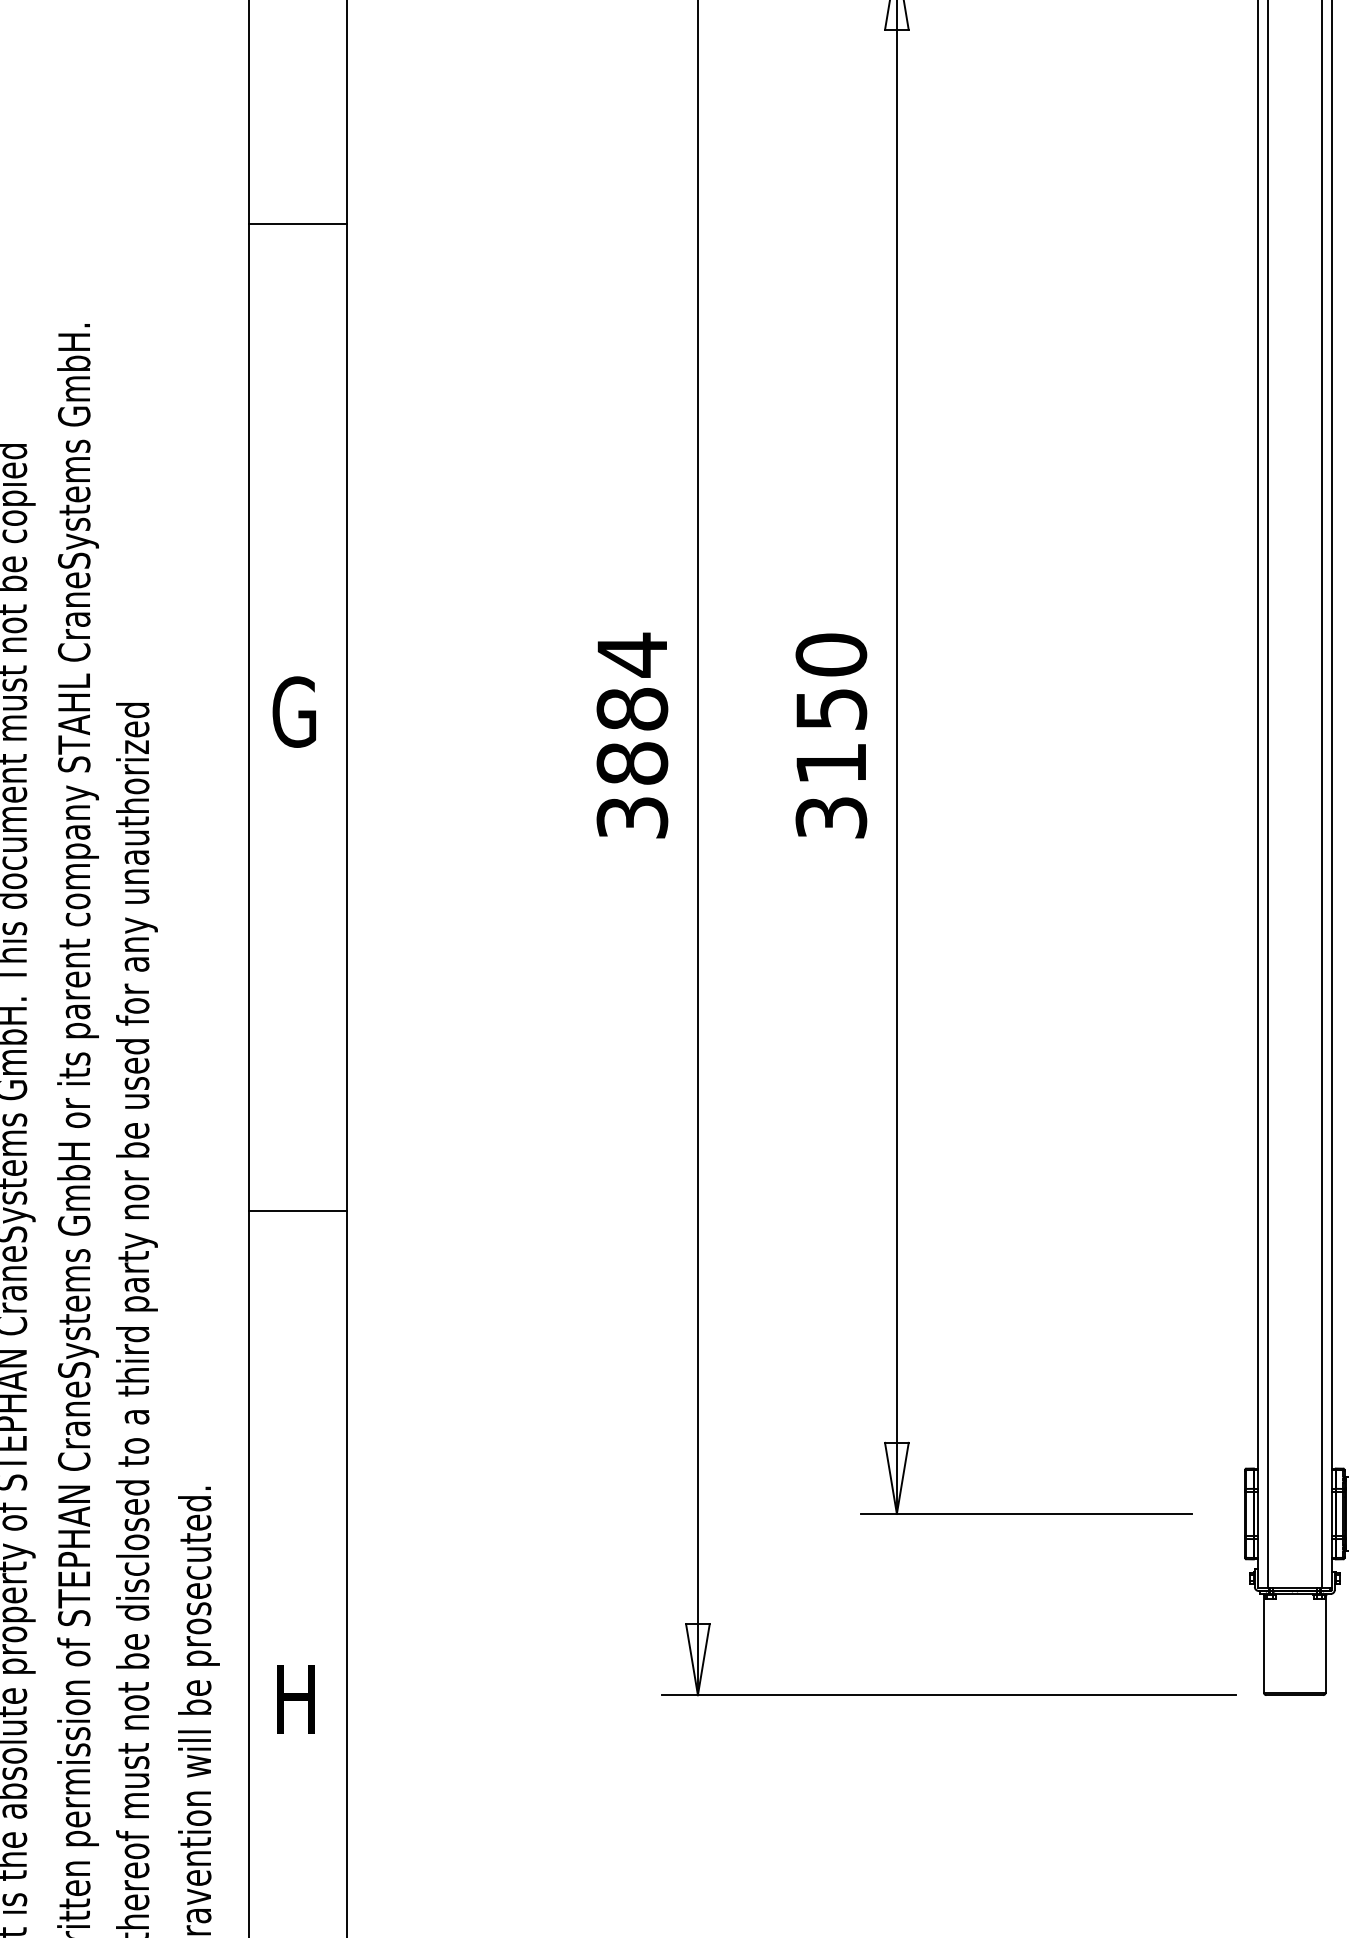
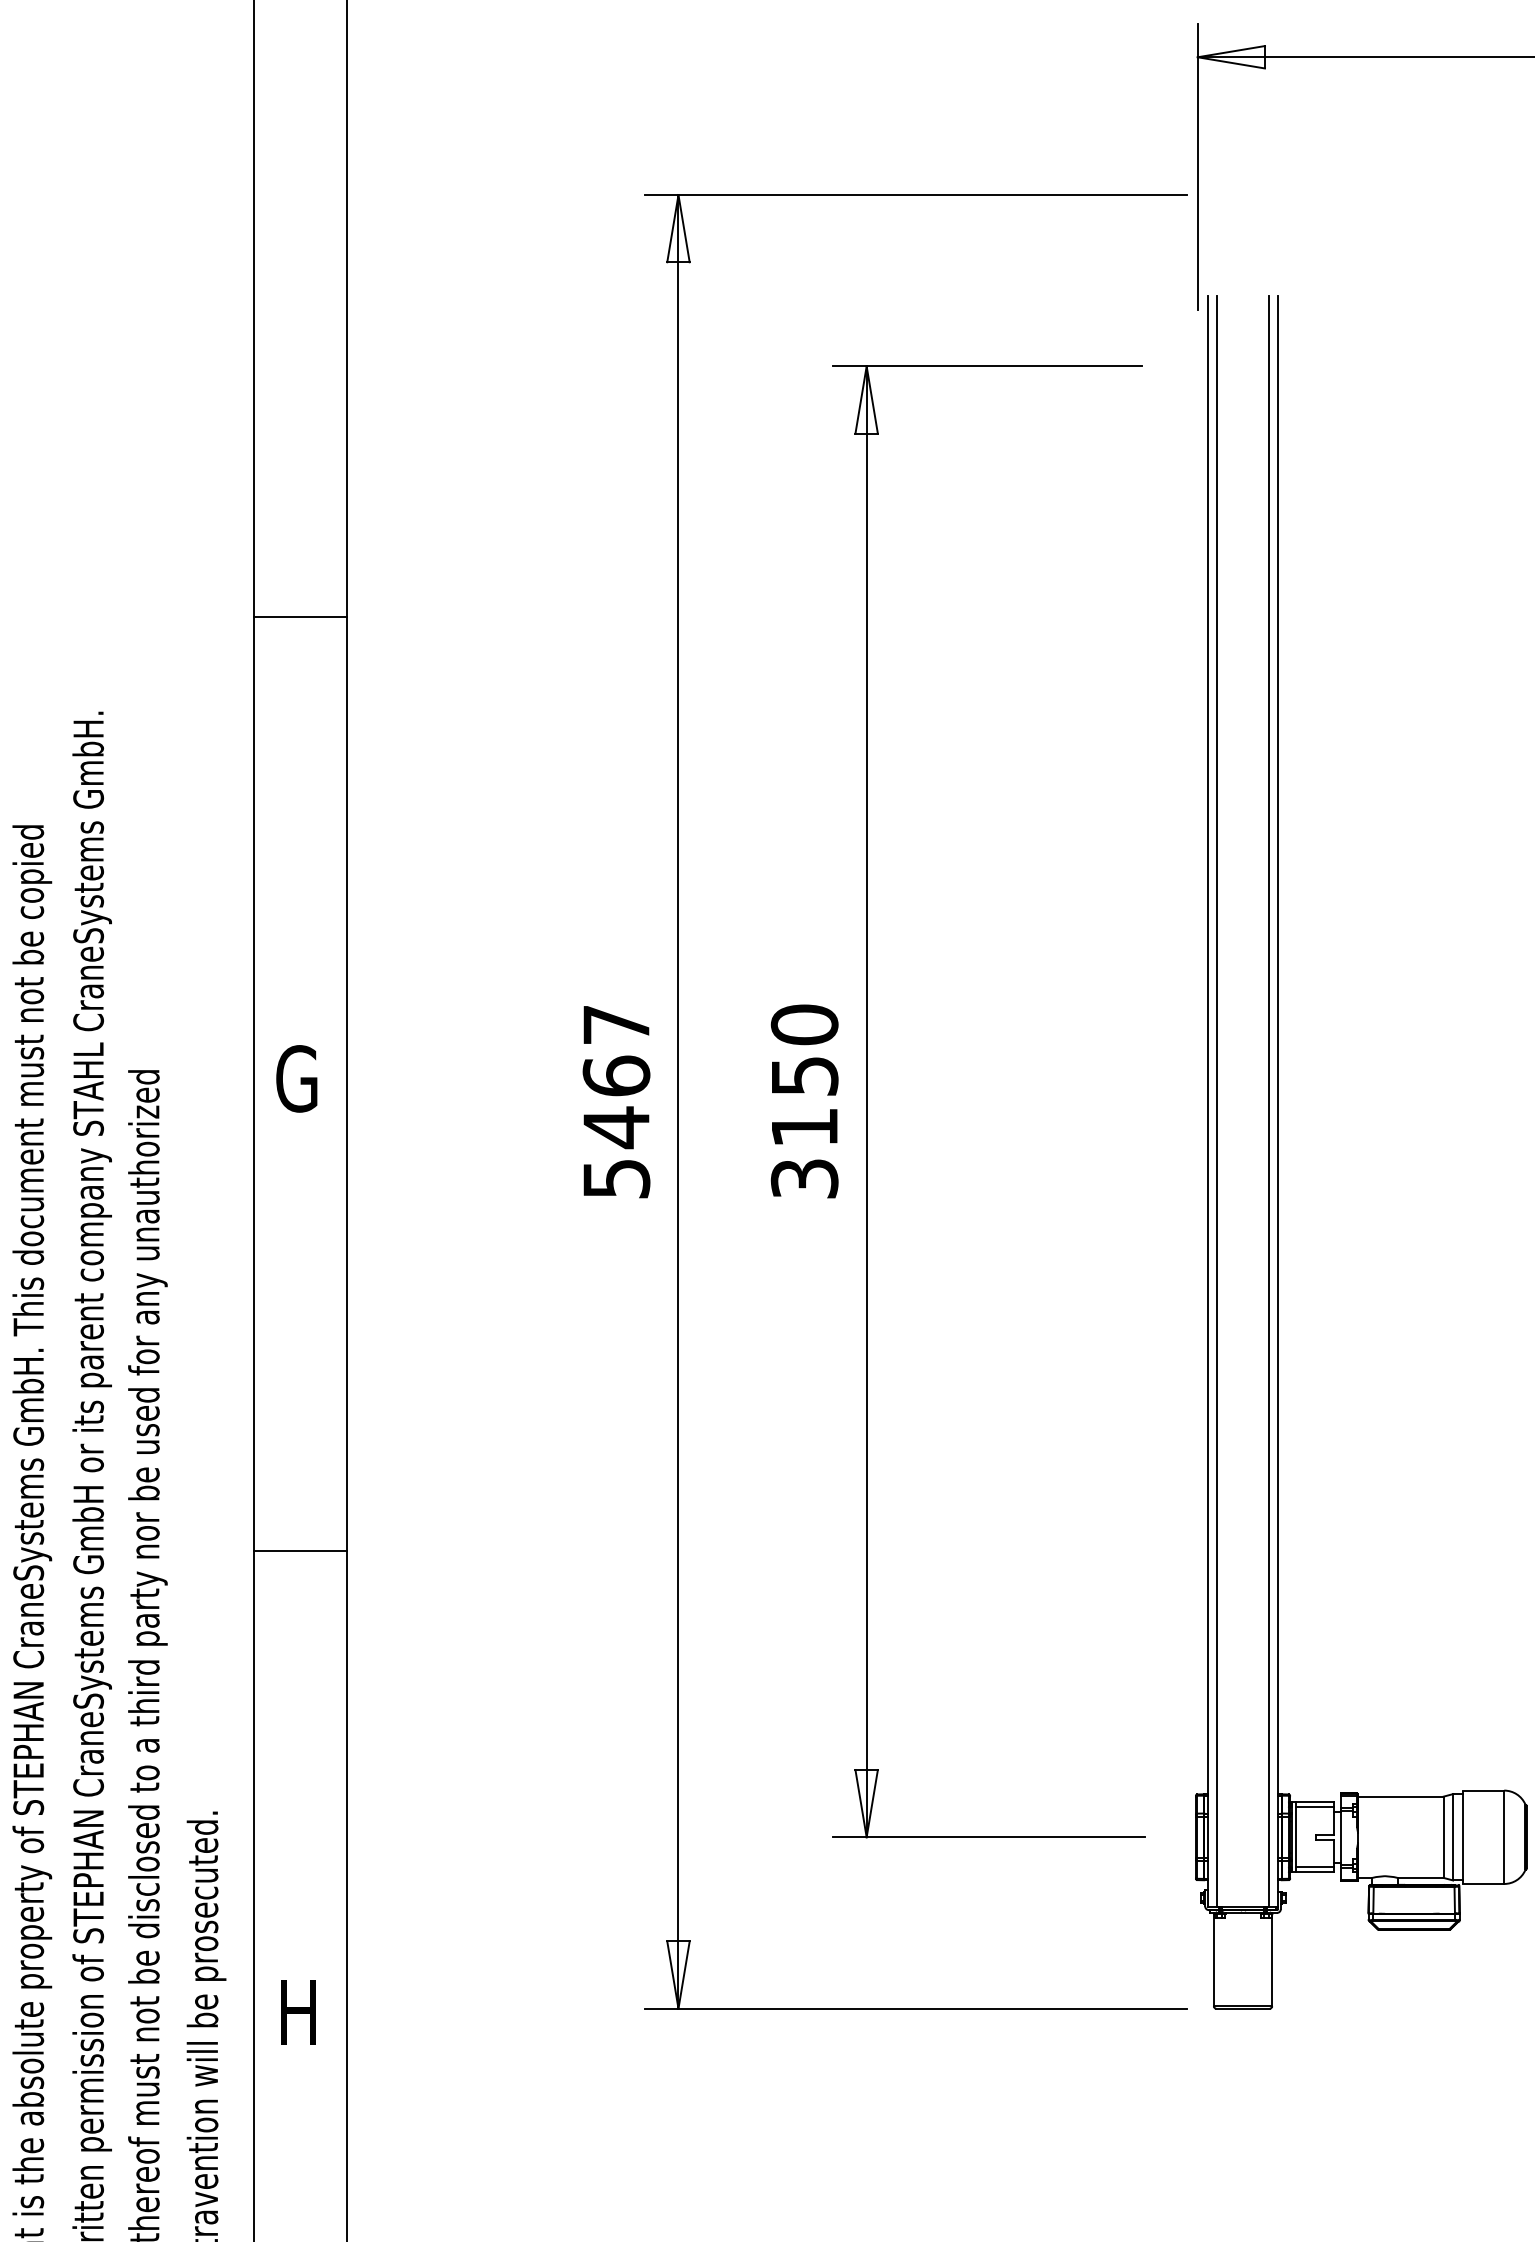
text: (632, 734) -> (616, 1100), 3884 -> 5467

